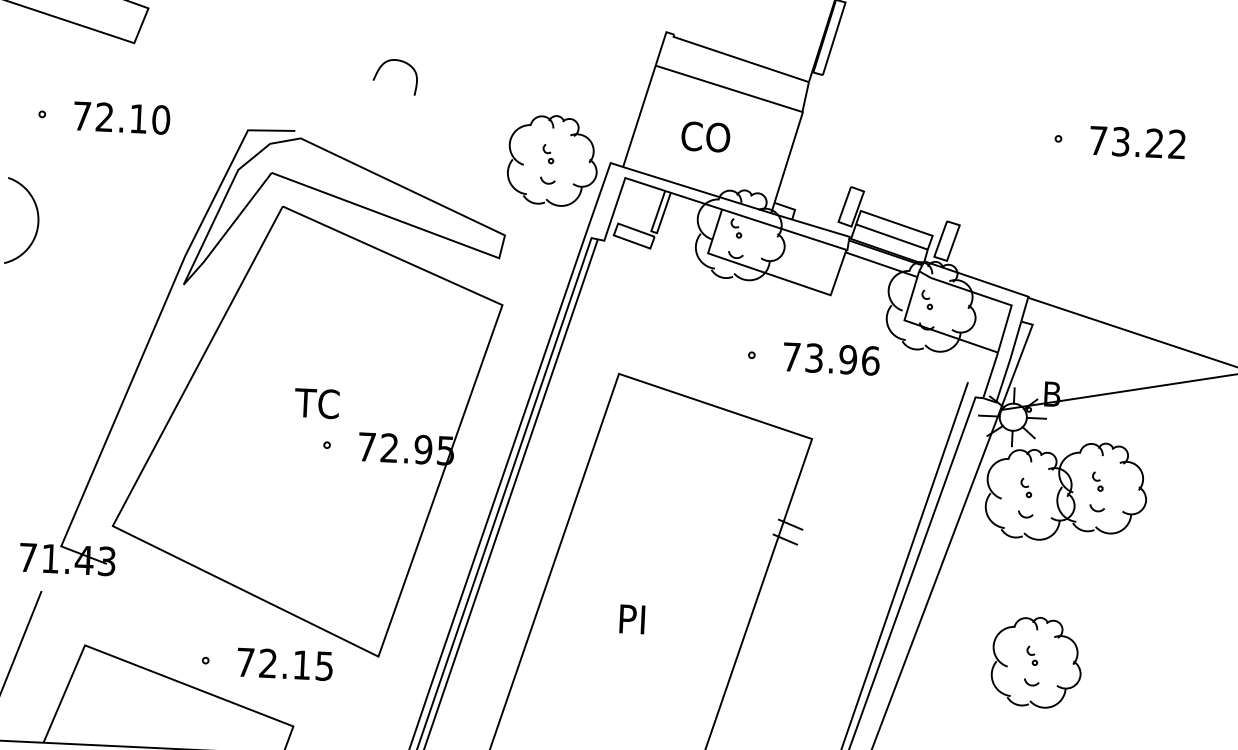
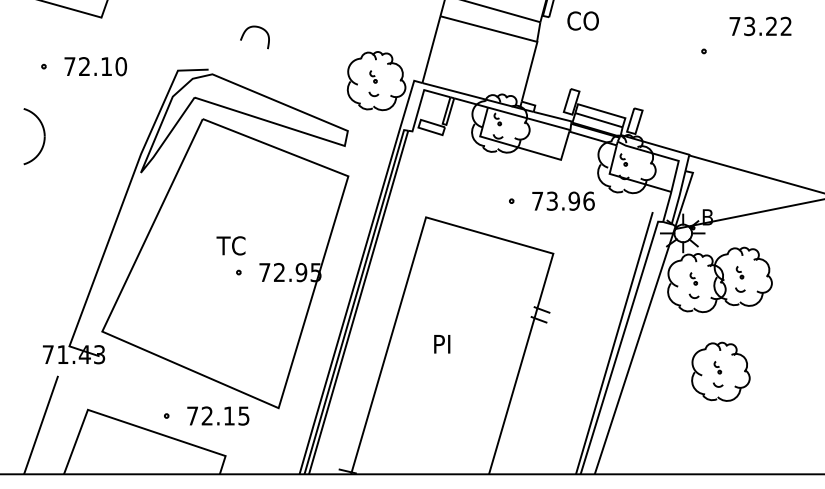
curve: (389, 62) -> (250, 28), moved
text: (704, 136) -> (582, 20), moved
text: (1137, 142) -> (760, 26), moved
text: (632, 619) -> (442, 344), moved
part: (1036, 661) -> (720, 371), moved

